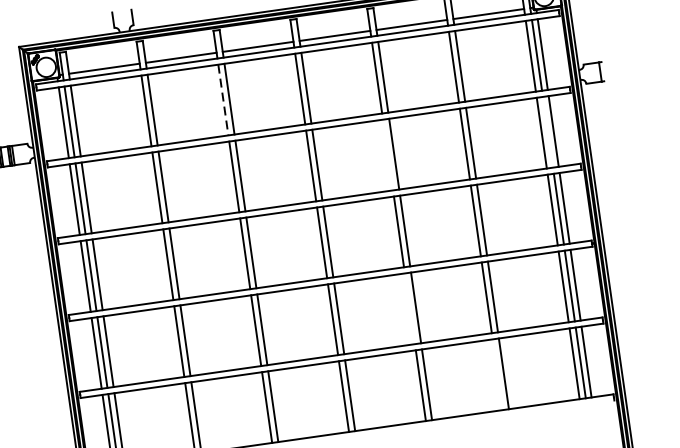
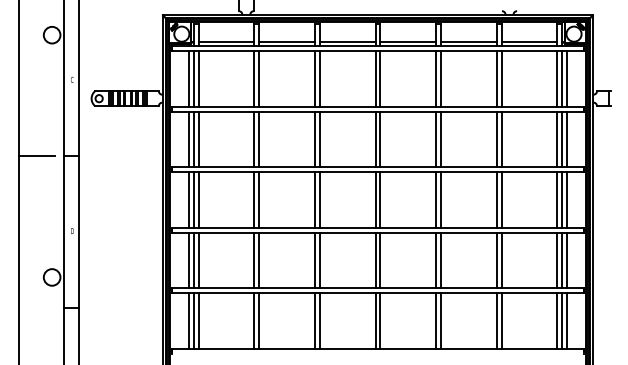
line: (222, 99) -> (314, 78), dashed -> solid
line: (548, 132) -> (562, 139), added
line: (388, 155) -> (436, 139), added
line: (410, 308) -> (436, 260), added
line: (497, 373) -> (496, 320), added

